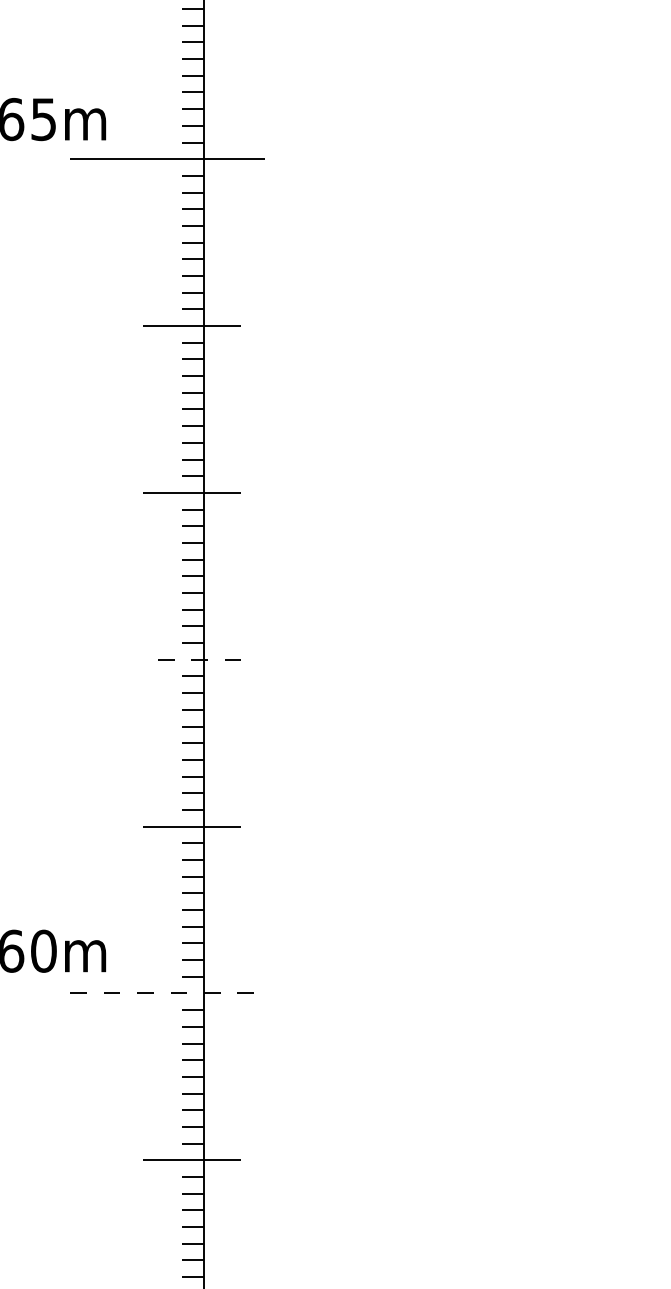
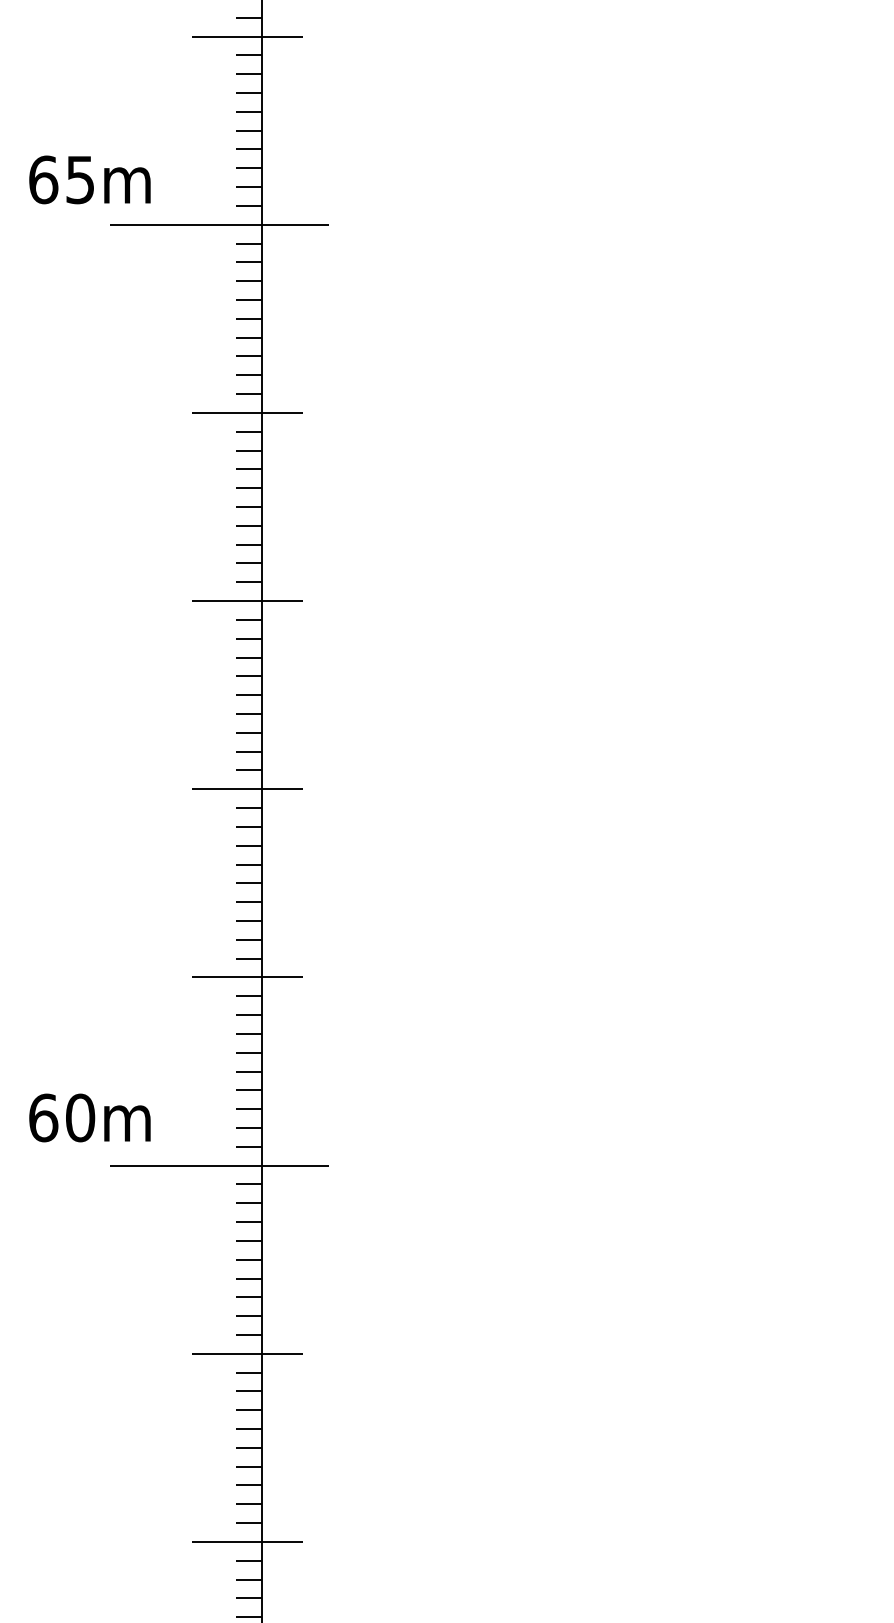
line: (191, 660) -> (247, 789), dashed -> solid
line: (167, 993) -> (219, 1165), dashed -> solid

